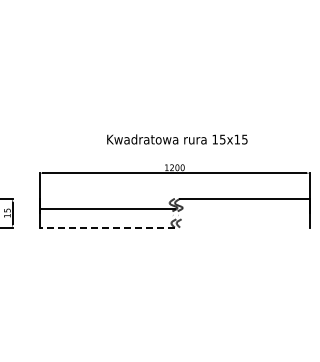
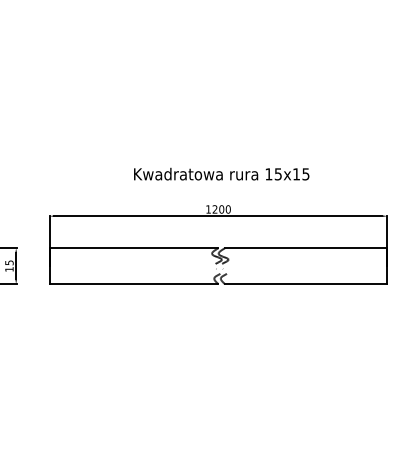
line: (106, 208) -> (133, 247), moved
line: (107, 227) -> (134, 284), dashed -> solid
line: (244, 227) -> (305, 284), added

